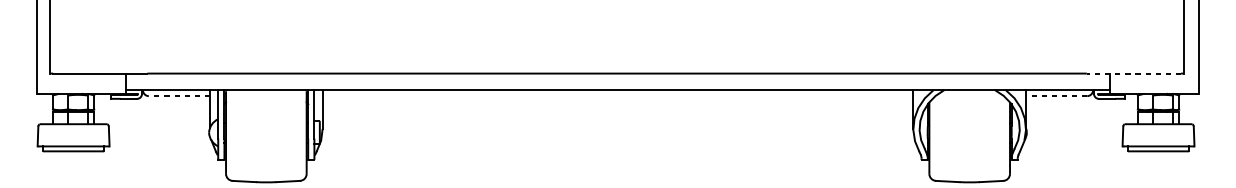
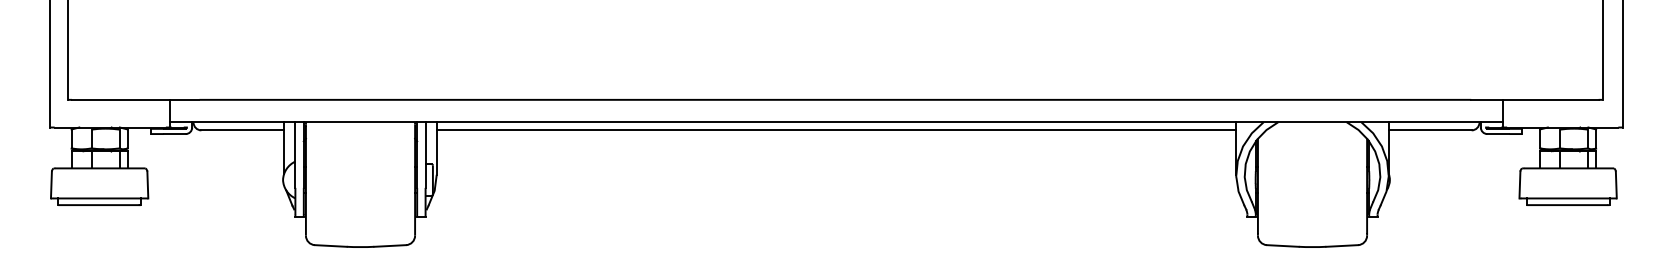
line: (1133, 73) -> (1534, 99), dashed -> solid
line: (179, 96) -> (242, 130), dashed -> solid
line: (618, 96) -> (836, 130), added
line: (1056, 96) -> (1429, 130), dashed -> solid

